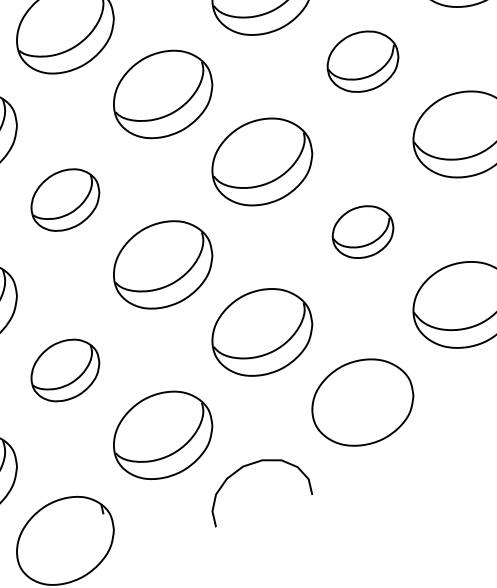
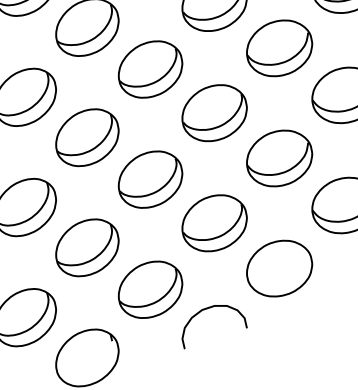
part: (362, 61) -> (279, 48), size x1.43
part: (65, 199) -> (87, 137), size x1.43
part: (362, 232) -> (279, 158), size x1.67
part: (65, 369) -> (87, 247), size x1.43

